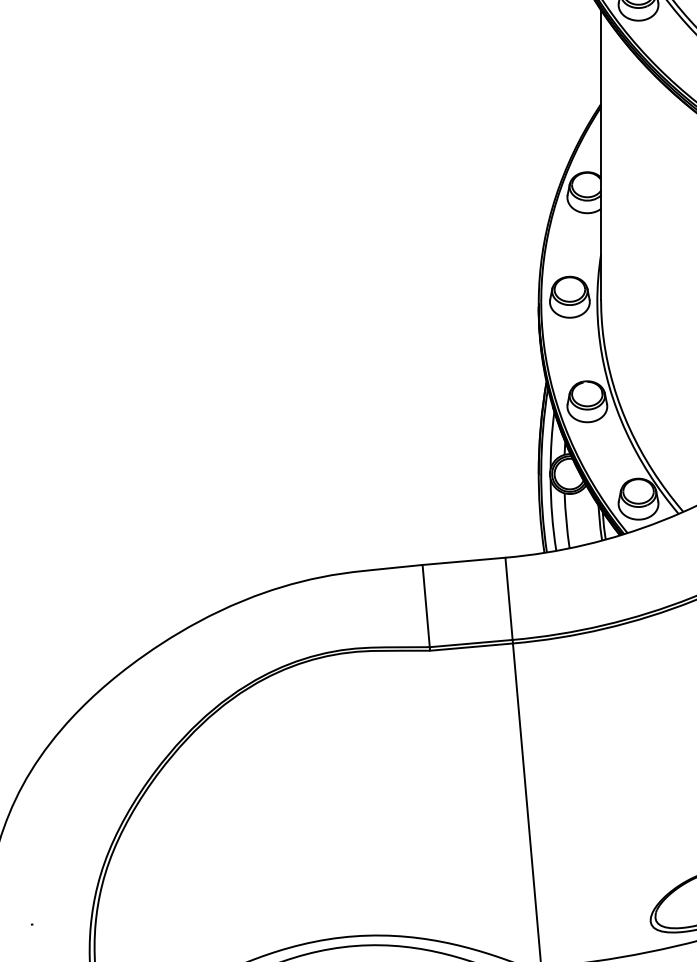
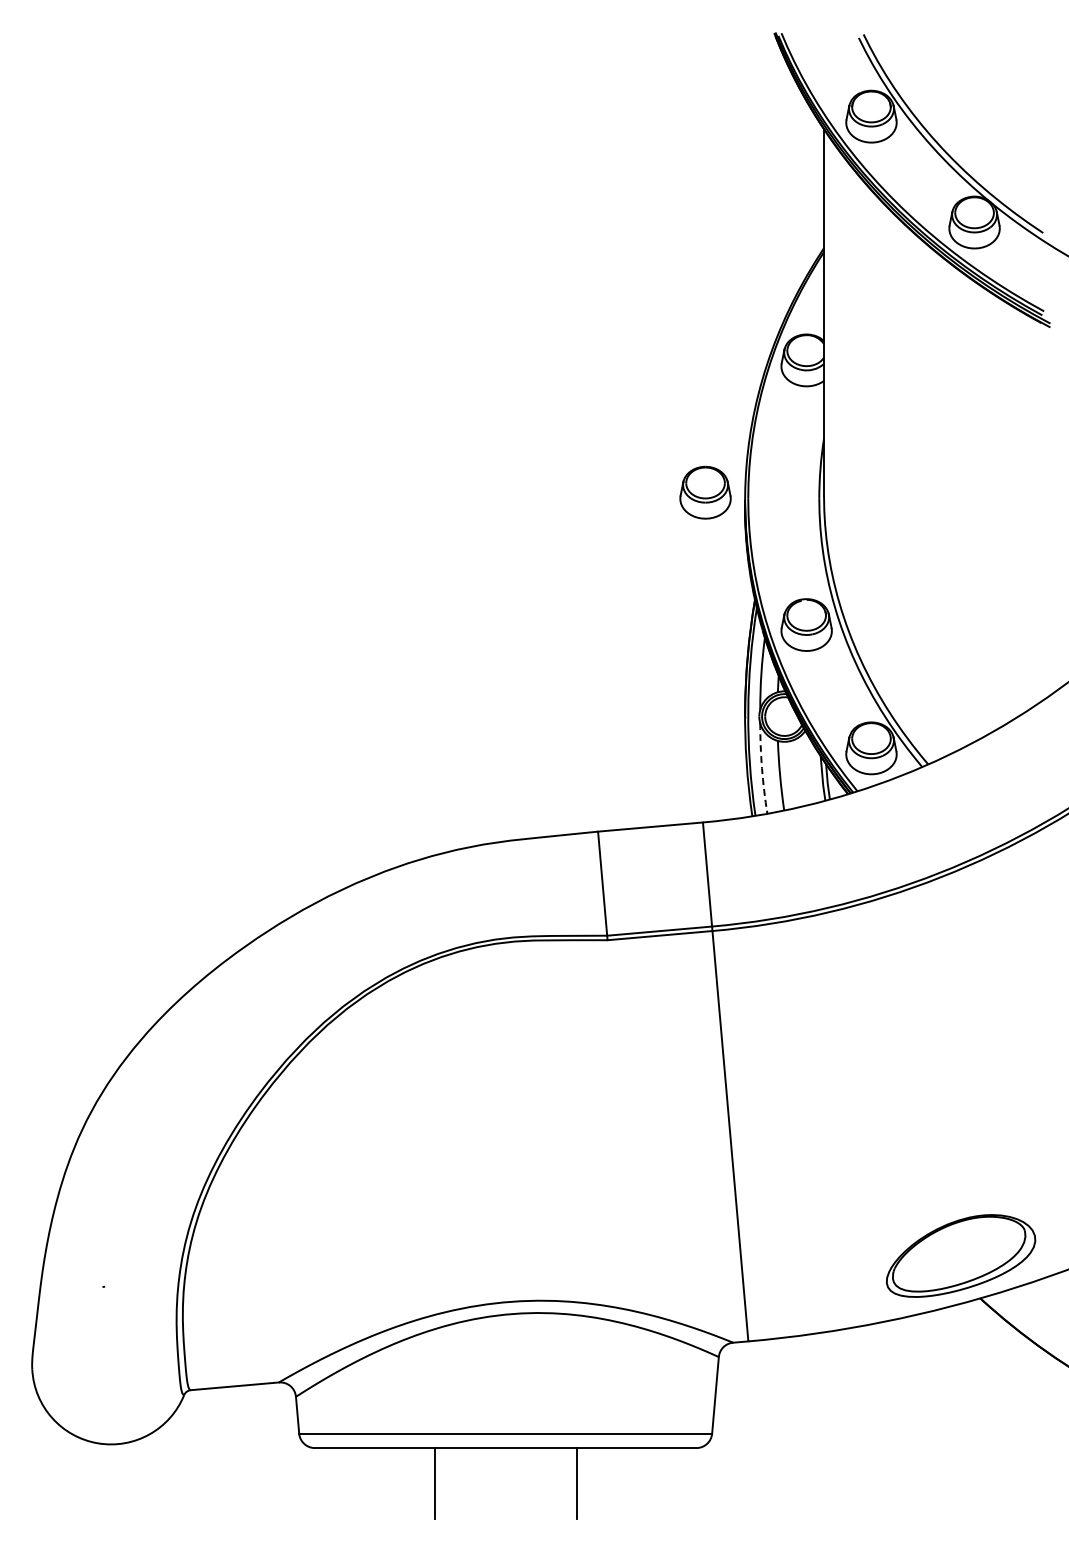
part: (569, 297) -> (705, 492), moved
arc: (552, 515) -> (762, 768), solid -> dashed

